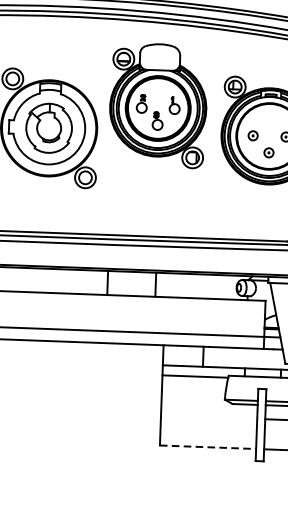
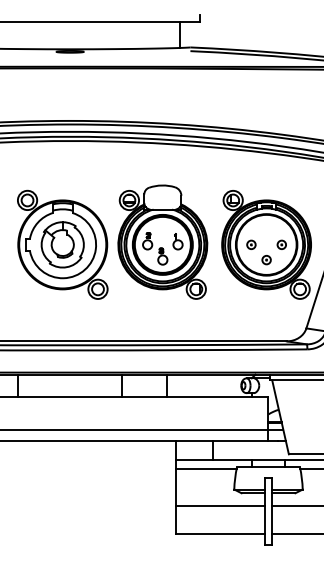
part: (157, 104) -> (162, 241), moved
line: (208, 417) -> (219, 506), added
line: (208, 447) -> (220, 534), dashed -> solid

